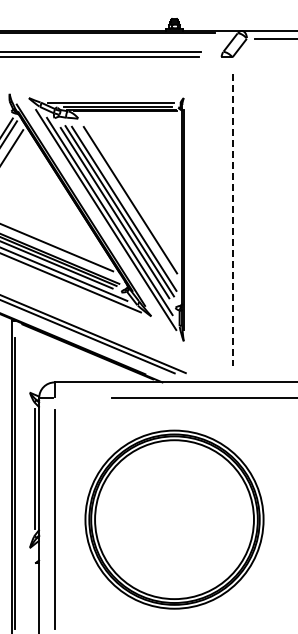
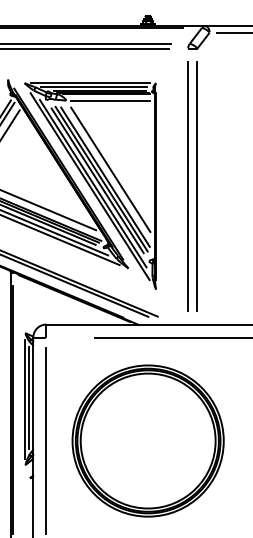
line: (106, 97) -> (90, 82), added
line: (130, 118) -> (110, 100), added
line: (221, 219) -> (188, 186), added
line: (232, 220) -> (197, 187), dashed -> solid
line: (29, 470) -> (25, 399), added

